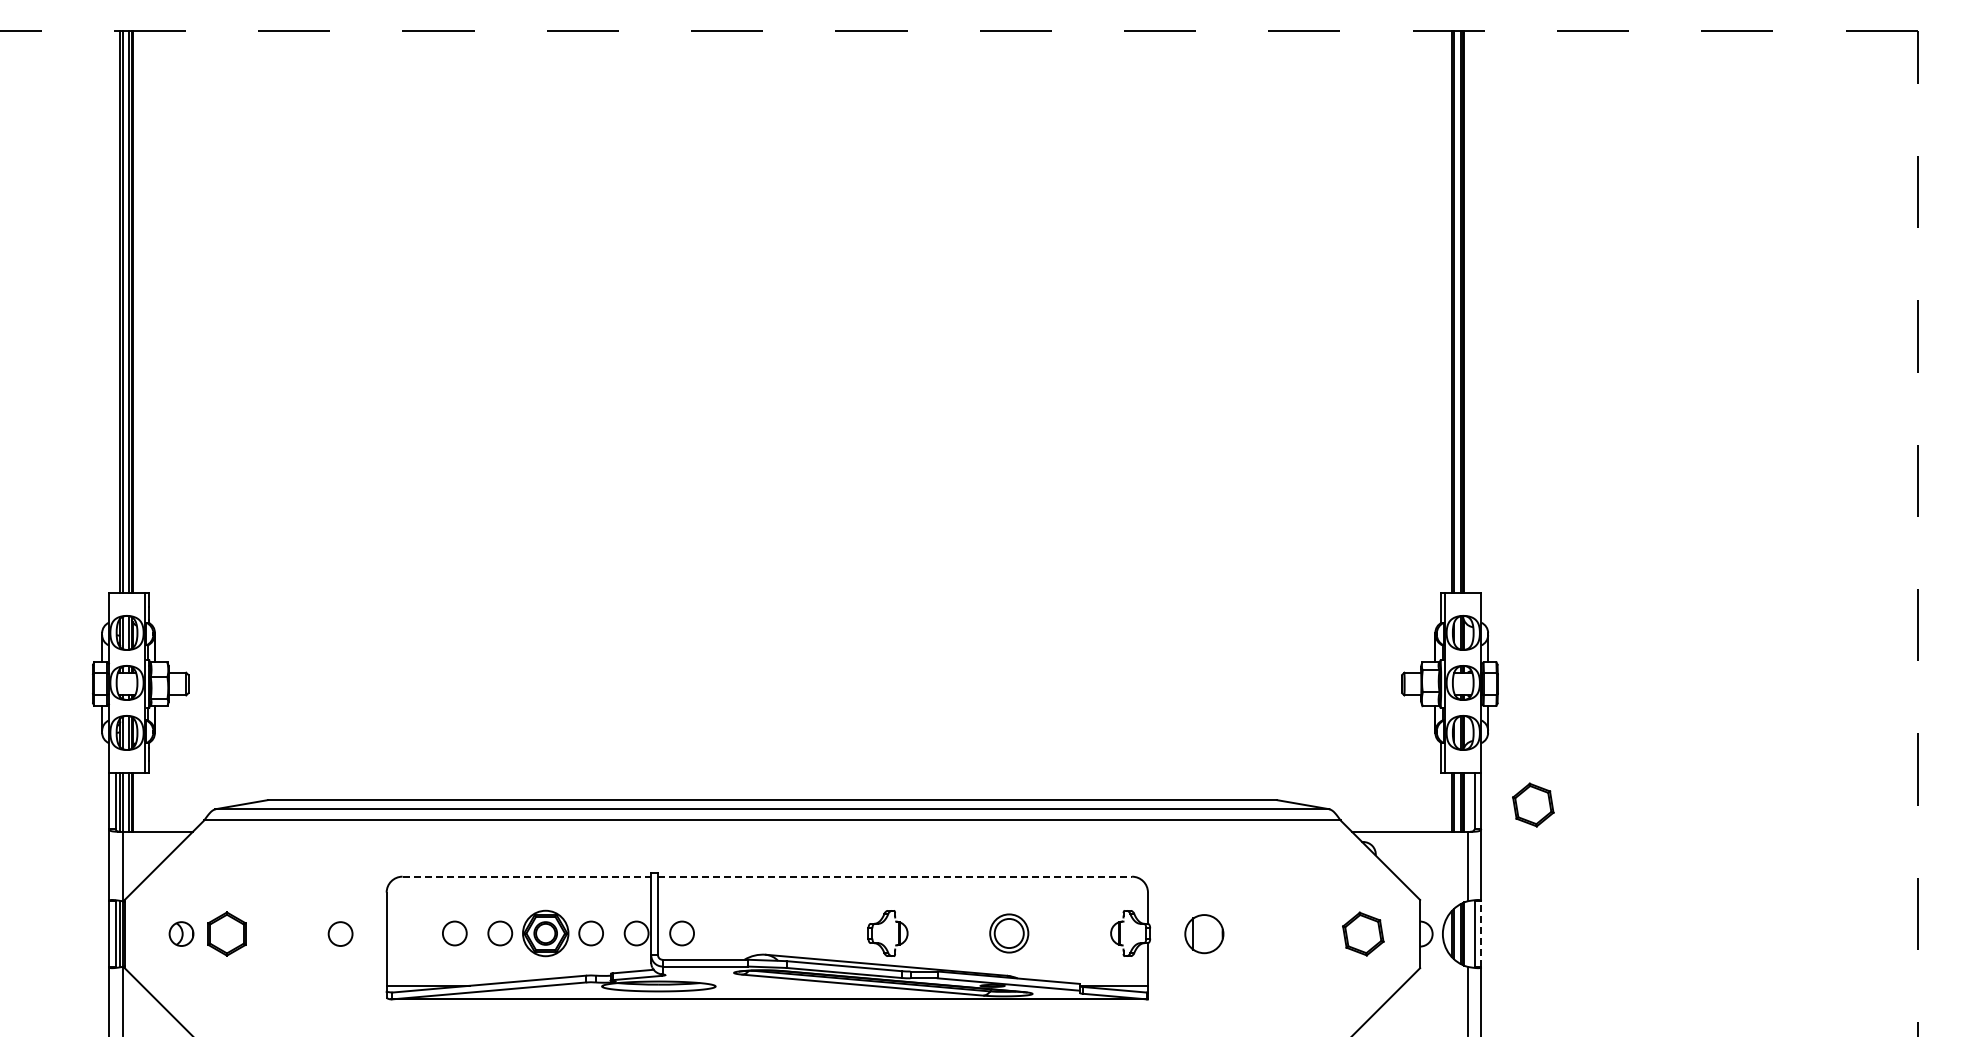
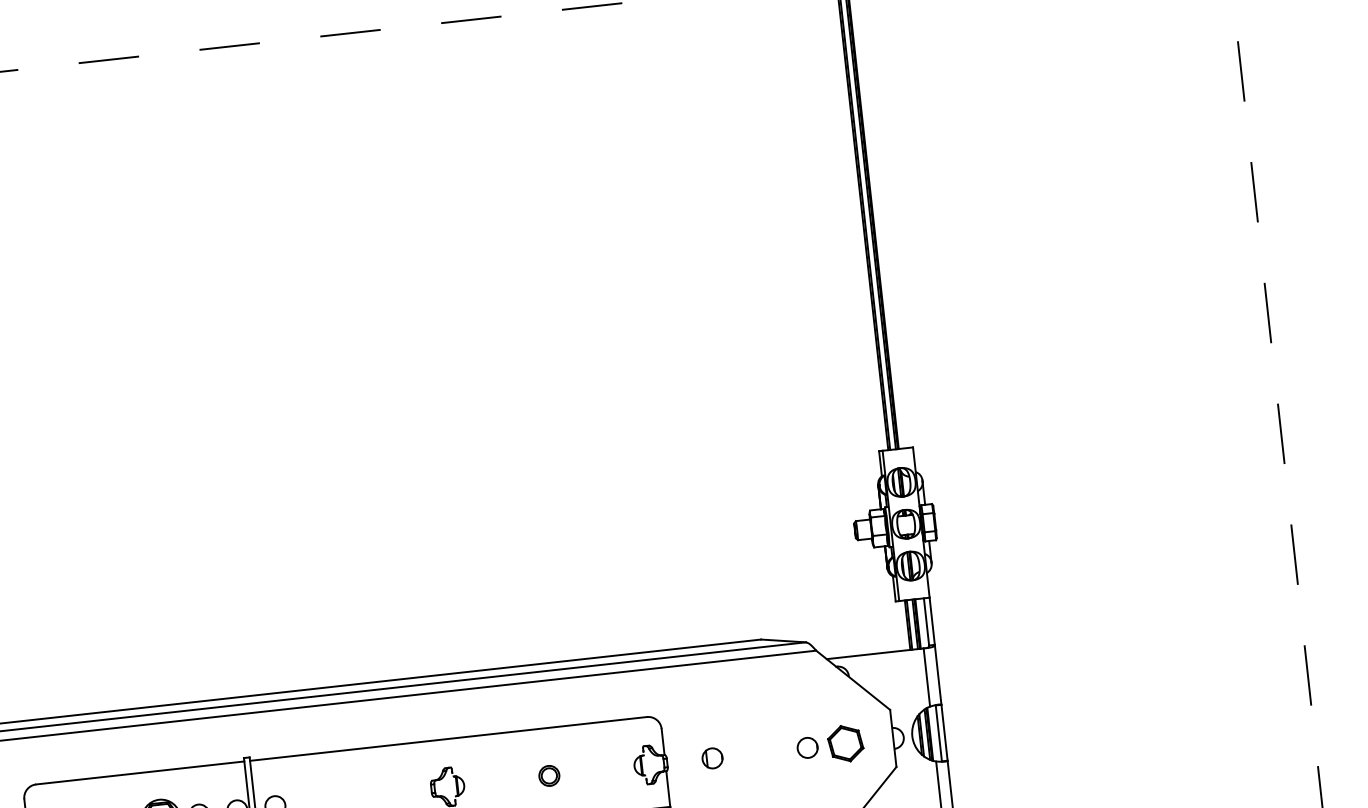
part: (1533, 804) -> (976, 619), removed
line: (527, 876) -> (140, 772), dashed -> solid
line: (895, 876) -> (448, 738), dashed -> solid
part: (1009, 933) -> (549, 775), size x0.62
part: (1203, 933) -> (711, 757), size x0.62
circle: (1317, 933) -> (807, 747), added
line: (1481, 933) -> (944, 732), dashed -> solid

